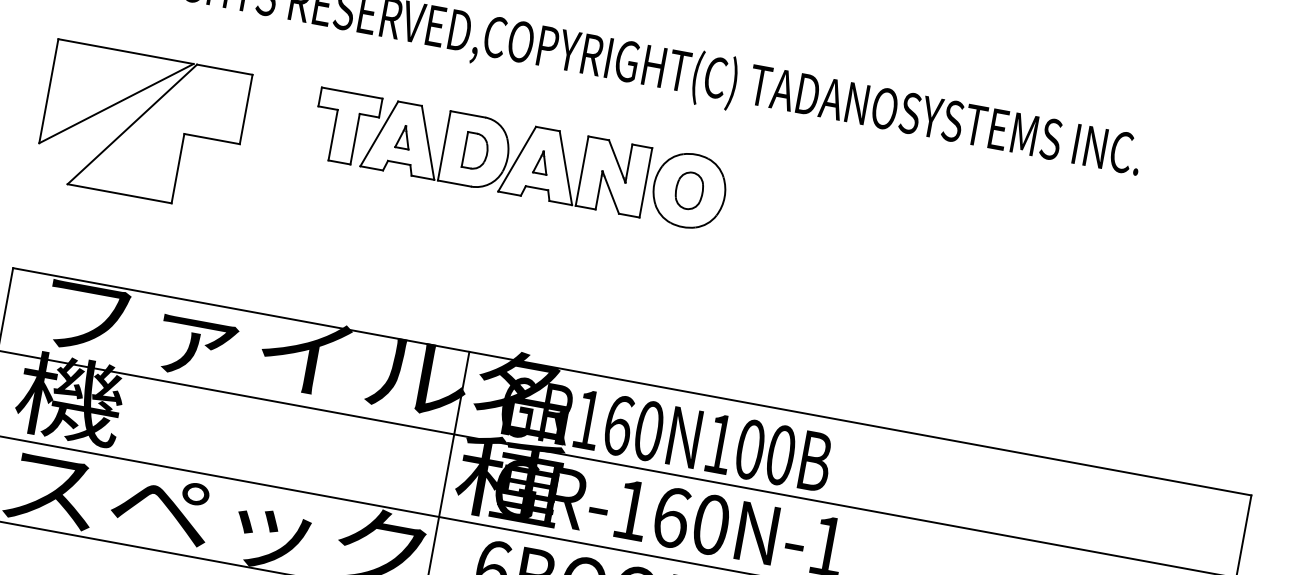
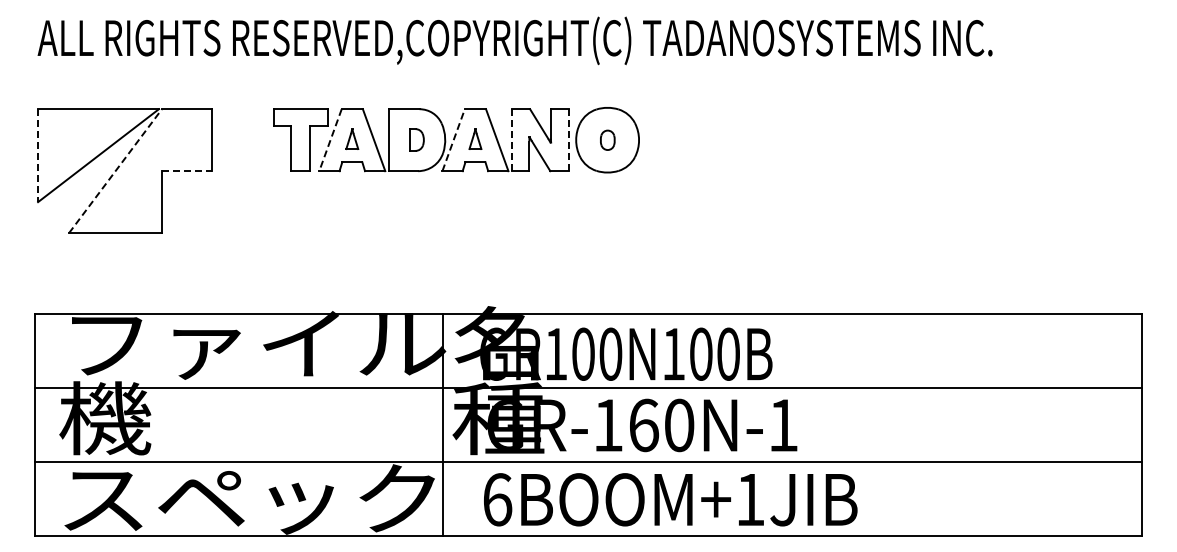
line: (49, 92) -> (38, 156), solid -> dashed
line: (132, 123) -> (115, 170), solid -> dashed
line: (379, 134) -> (330, 140), solid -> dashed
line: (211, 139) -> (186, 171), solid -> dashed
part: (475, 150) -> (416, 139), size x0.7
line: (516, 159) -> (453, 140), solid -> dashed
line: (581, 171) -> (511, 140), solid -> dashed
line: (645, 183) -> (568, 140), solid -> dashed
part: (689, 191) -> (607, 140), size x0.6
text: (618, 424) -> (583, 353), GR160N100B -> GR100N100B

